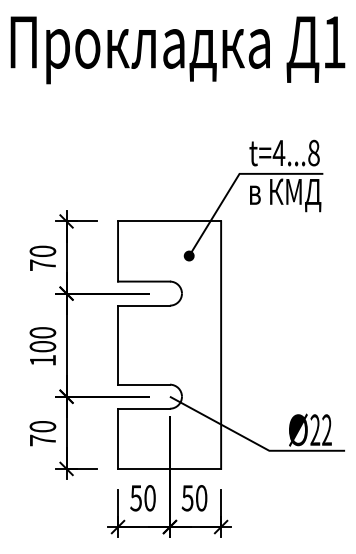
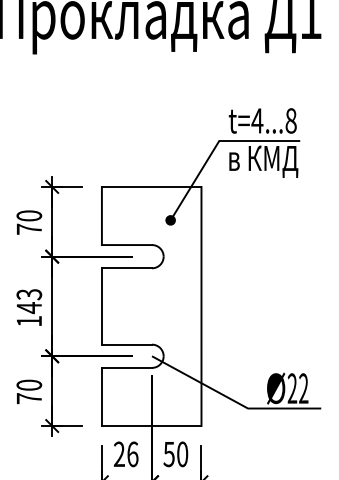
text: (42, 339) -> (28, 301), 100 -> 143
text: (142, 498) -> (125, 454), 50 -> 26

